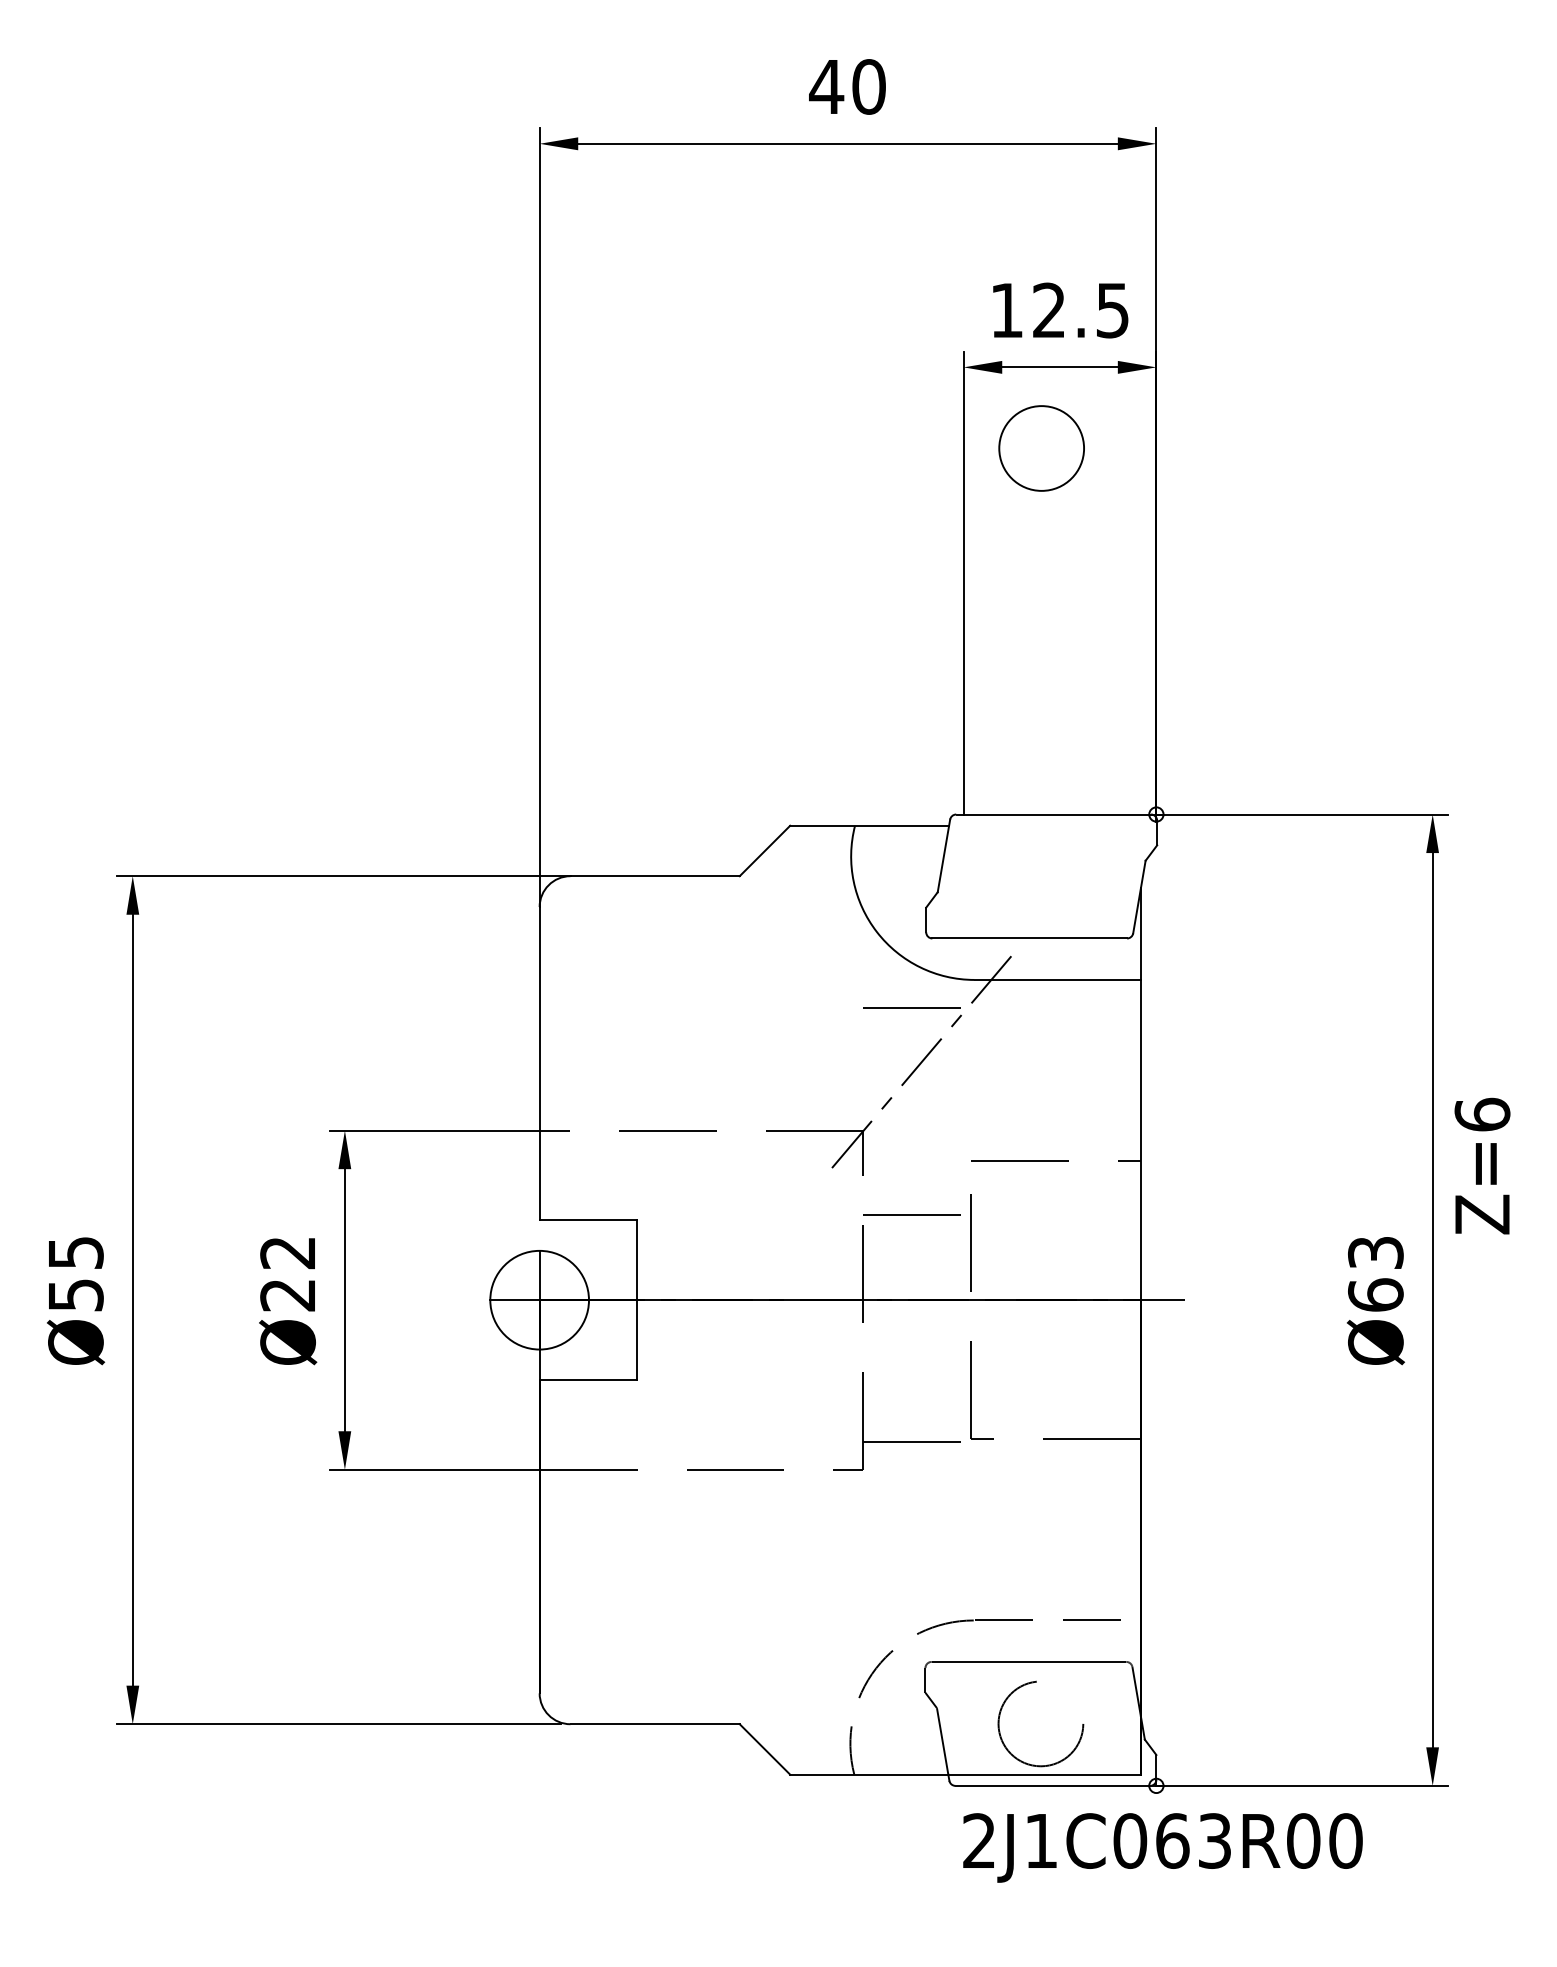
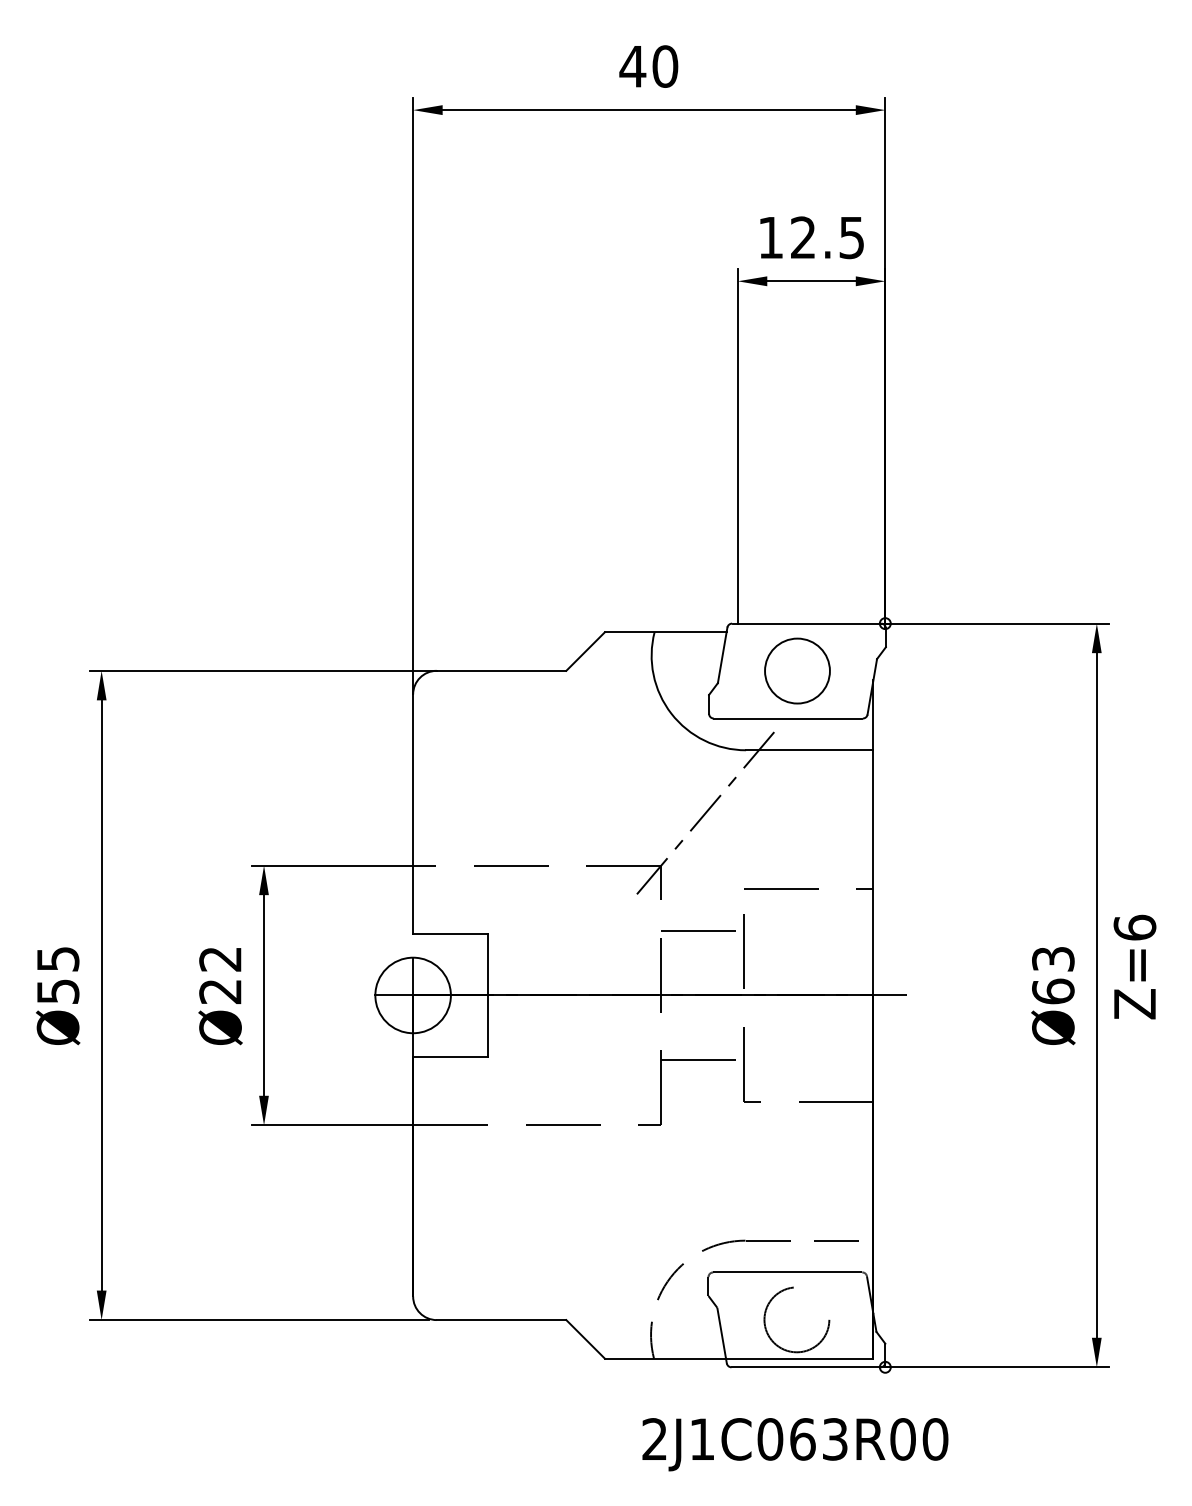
circle: (1041, 448) -> (797, 671), moved
line: (911, 1007) -> (697, 771), removed
text: (1482, 1165) -> (1134, 966), moved
line: (917, 1442) -> (702, 1060), moved
text: (1162, 1847) -> (795, 1444), moved

